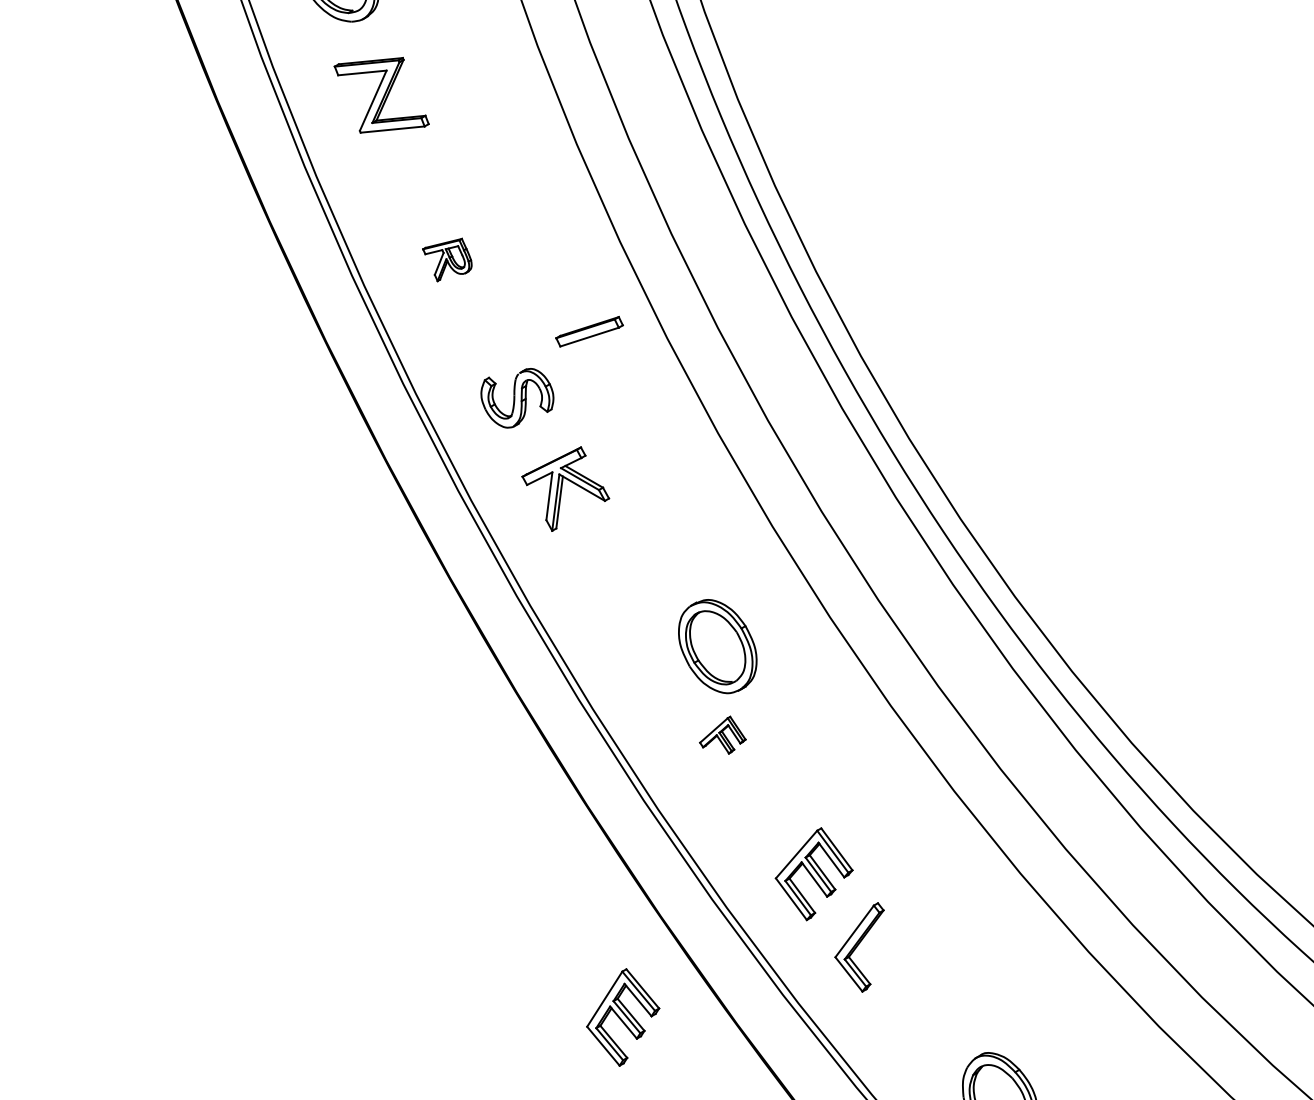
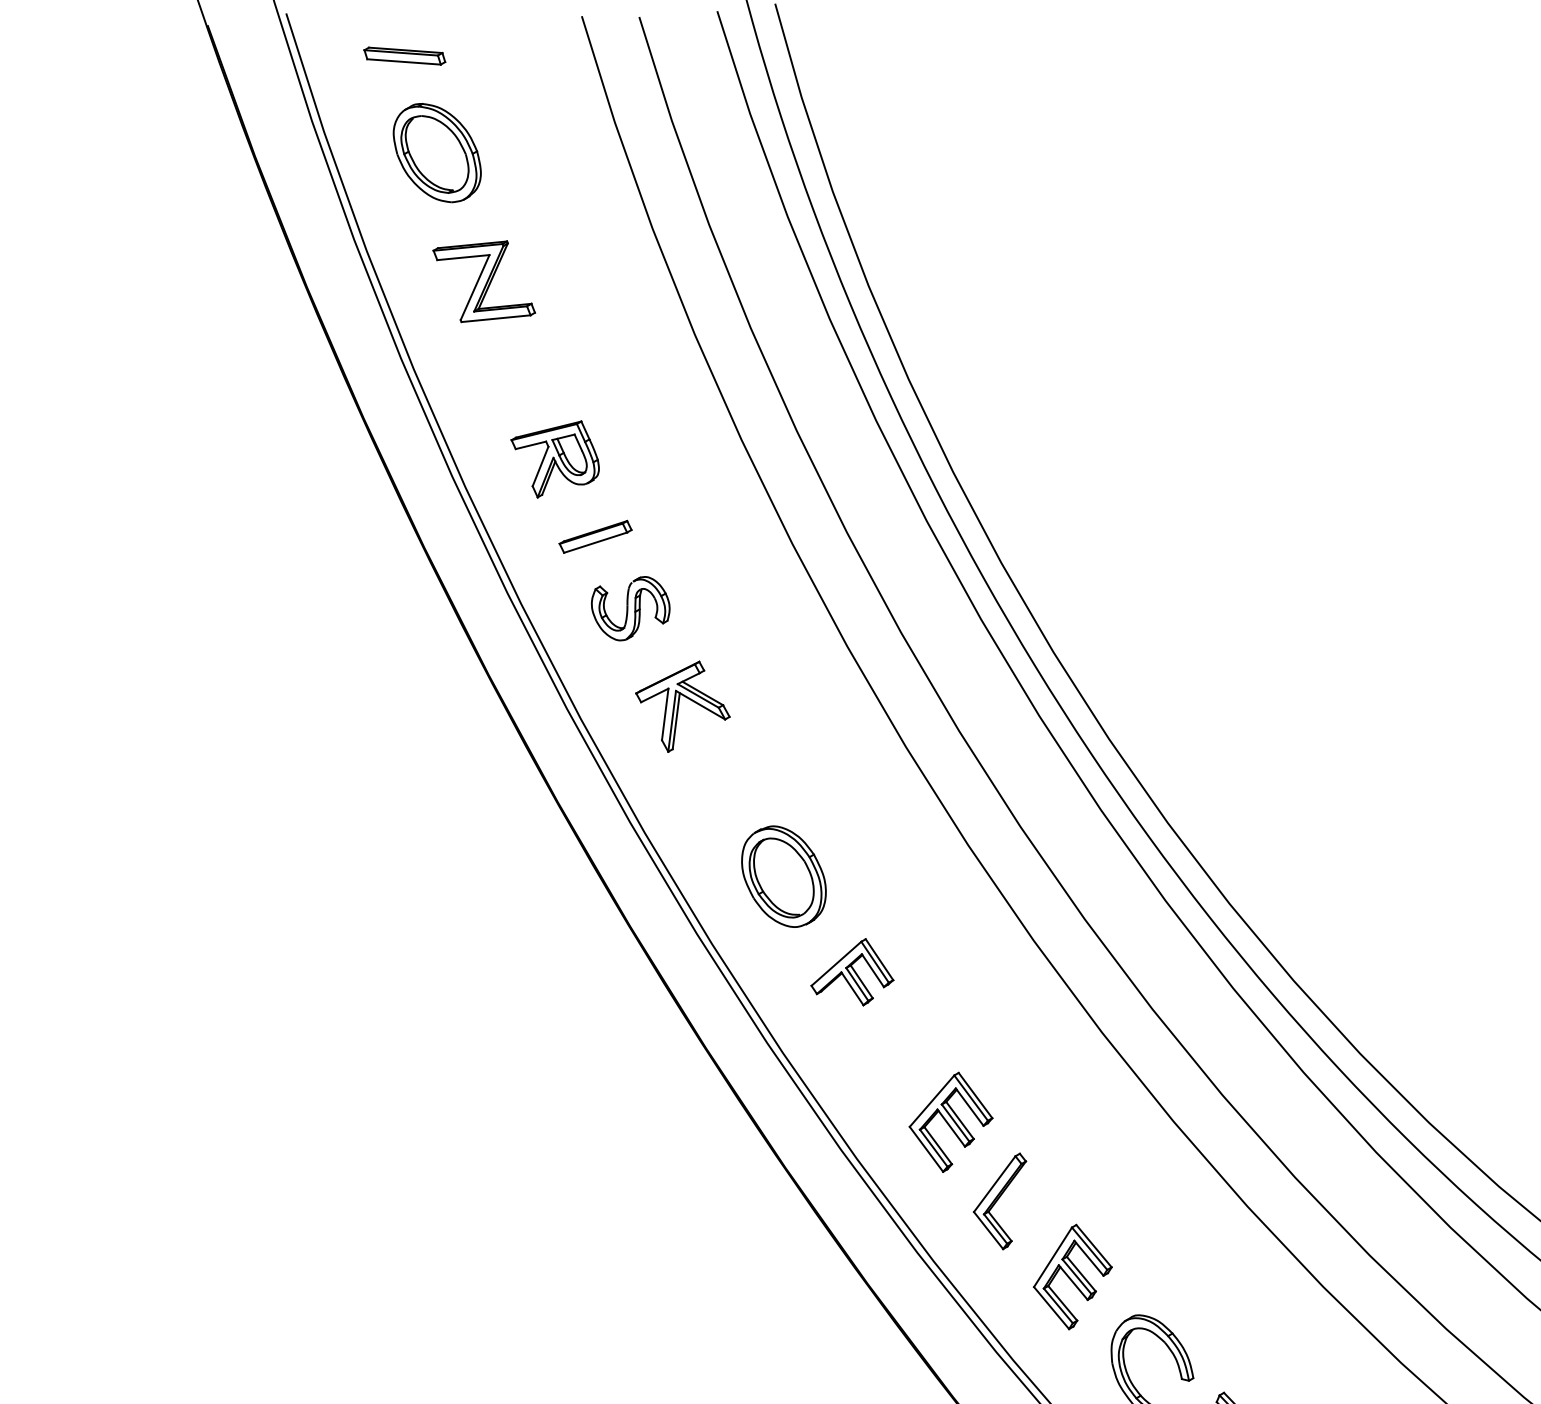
part: (446, 260) -> (554, 459), size x1.67
part: (589, 331) -> (595, 536), moved
part: (717, 646) -> (783, 876), moved
part: (722, 735) -> (852, 972), size x1.67
part: (622, 1016) -> (1072, 1276), moved

